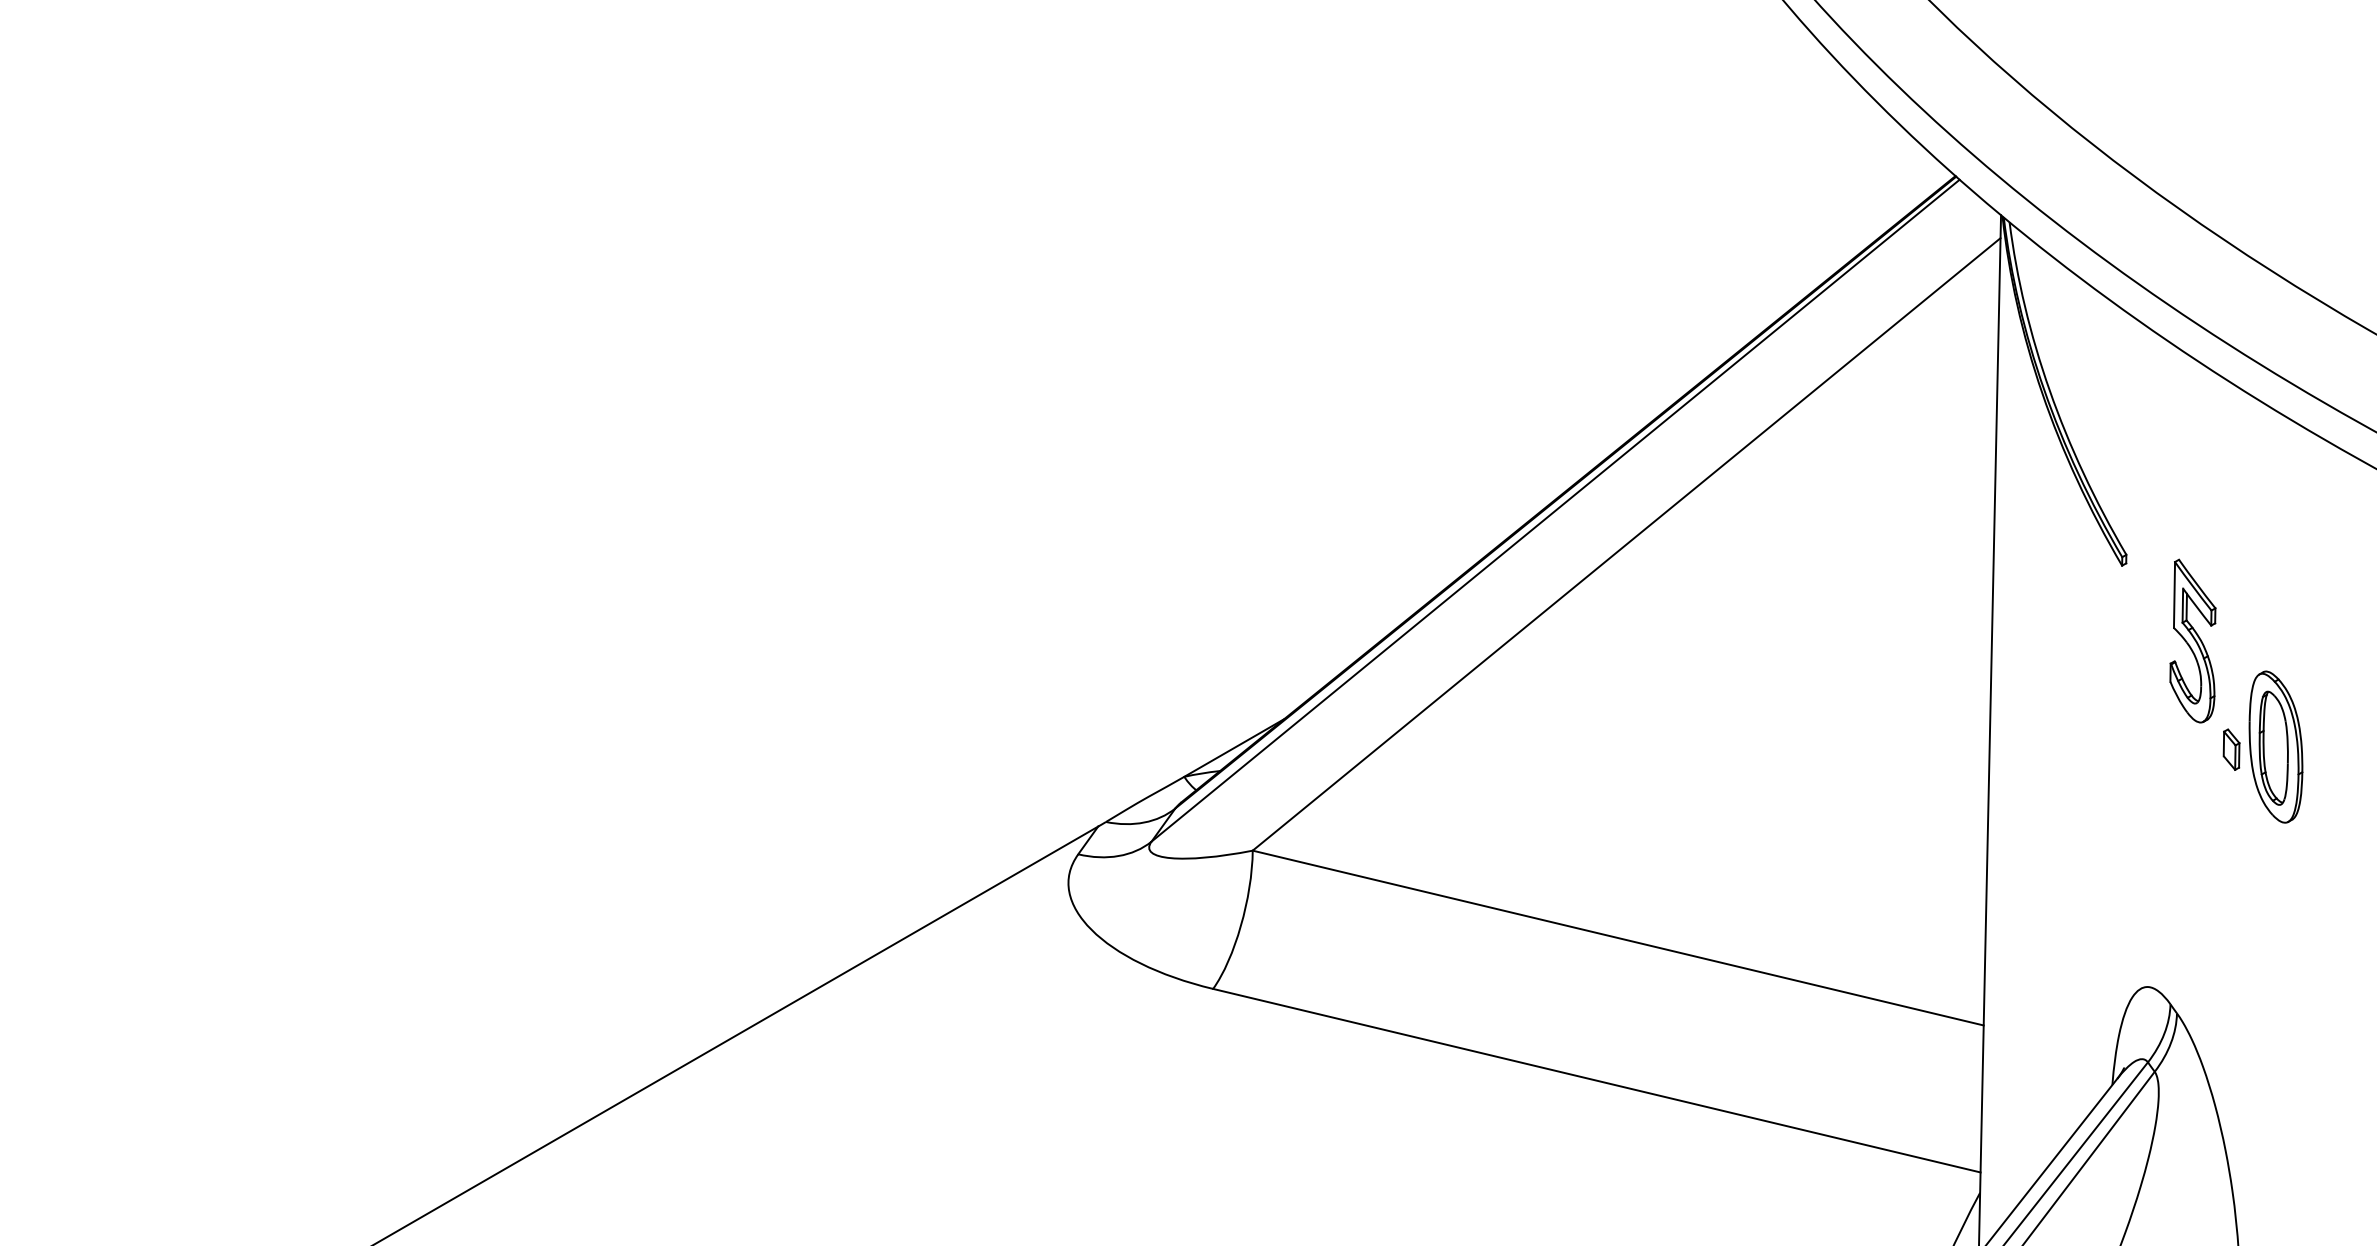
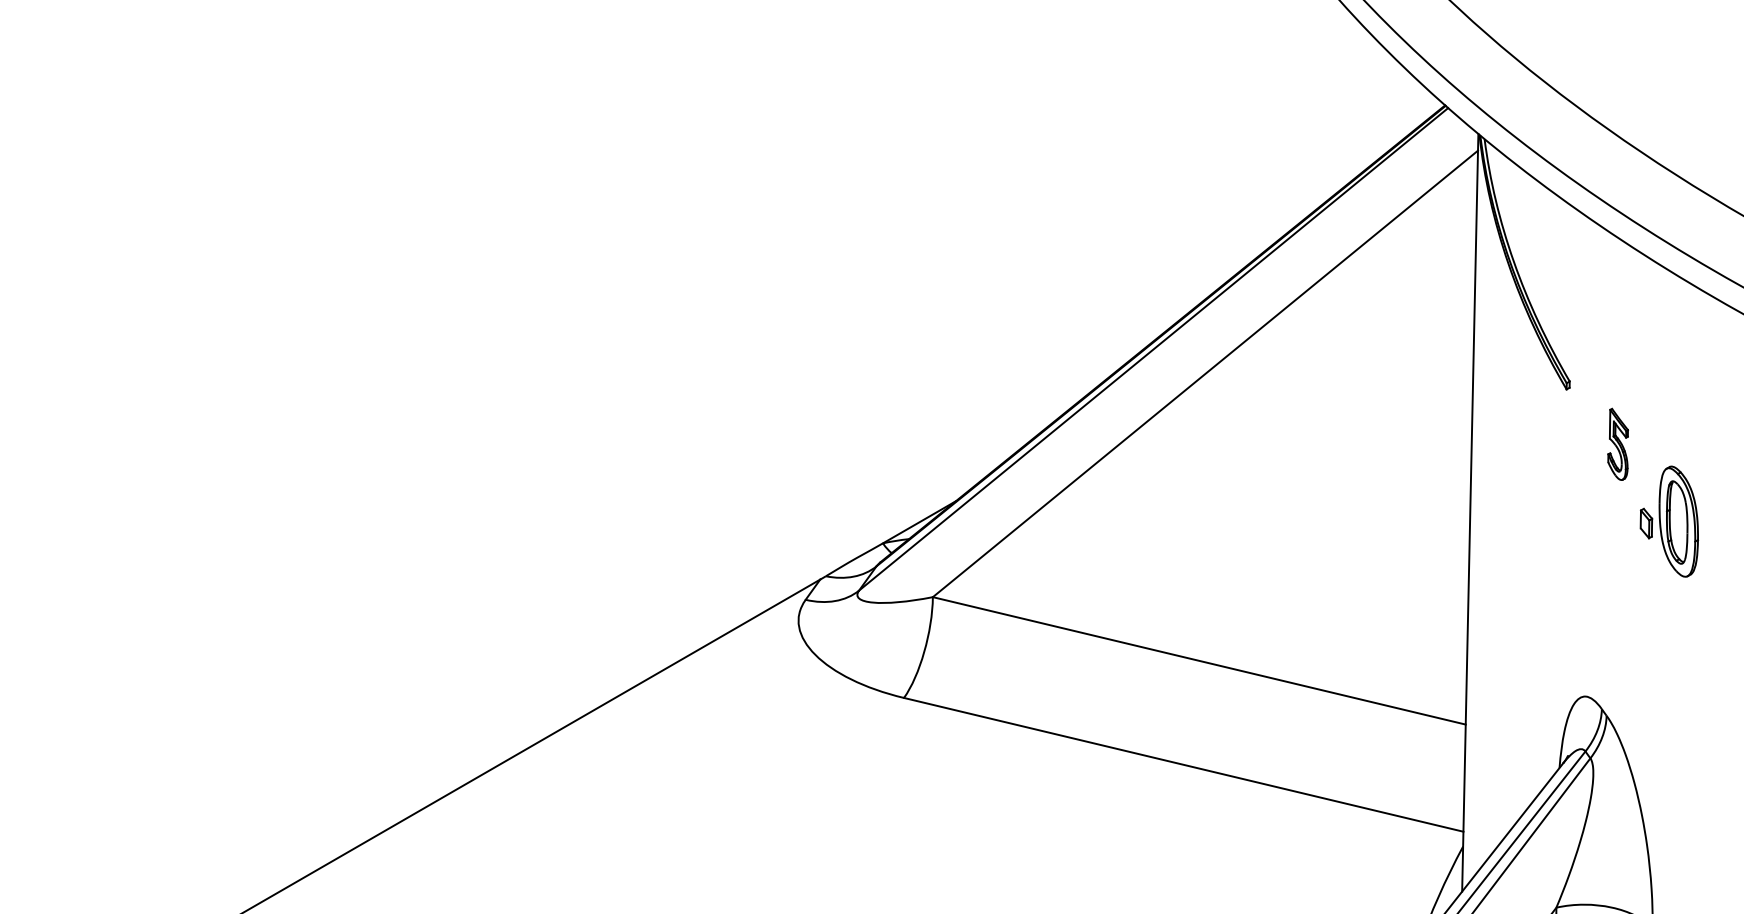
part: (2191, 641) -> (1617, 444), size x0.6

